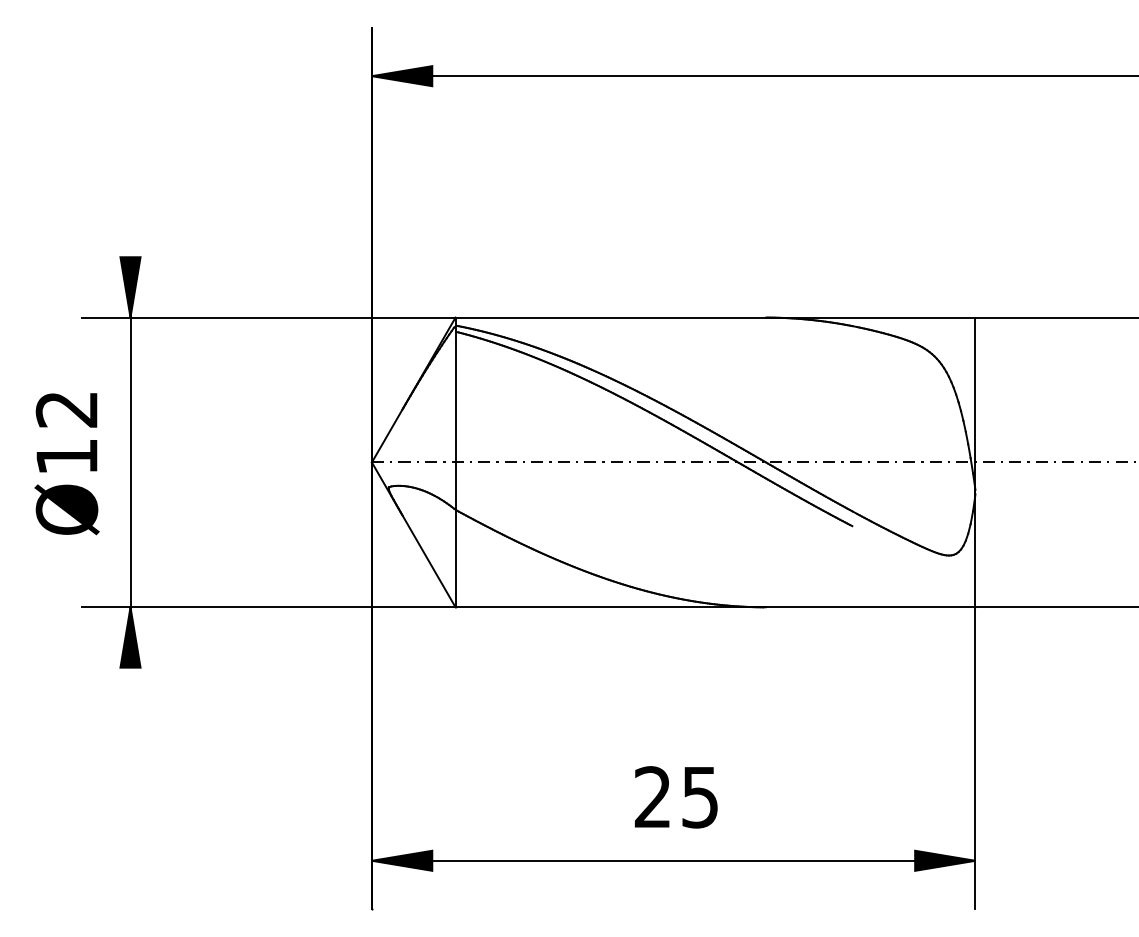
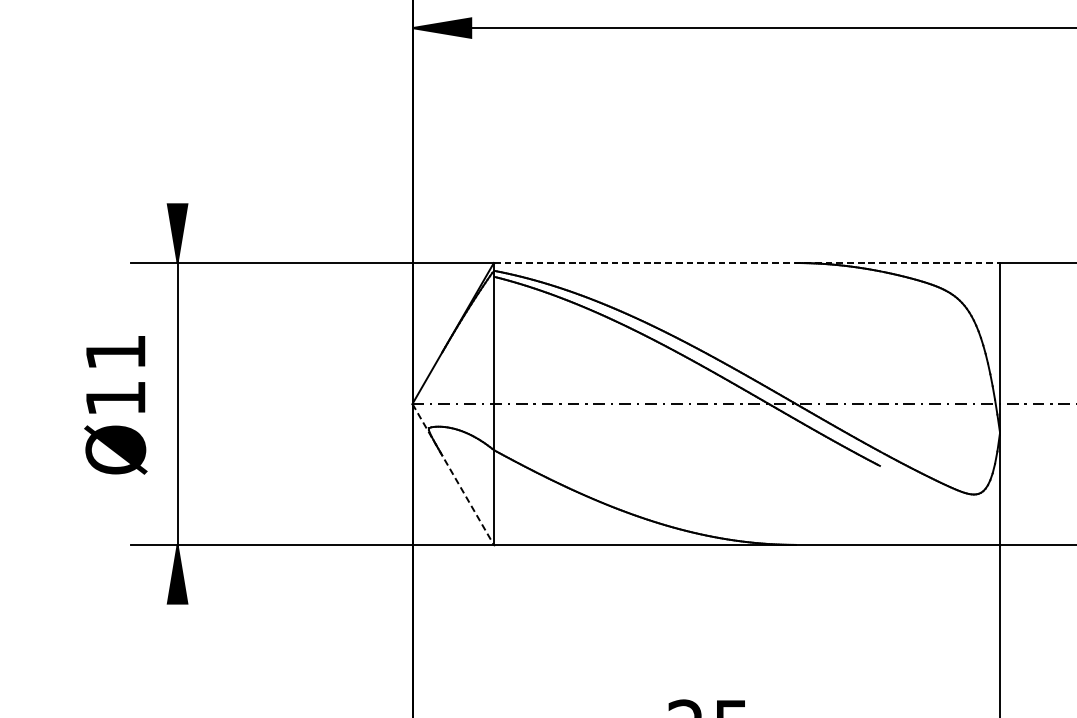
line: (715, 317) -> (746, 262), solid -> dashed
text: (66, 409) -> (115, 352), Ø12 -> Ø11
line: (413, 534) -> (452, 474), solid -> dashed

